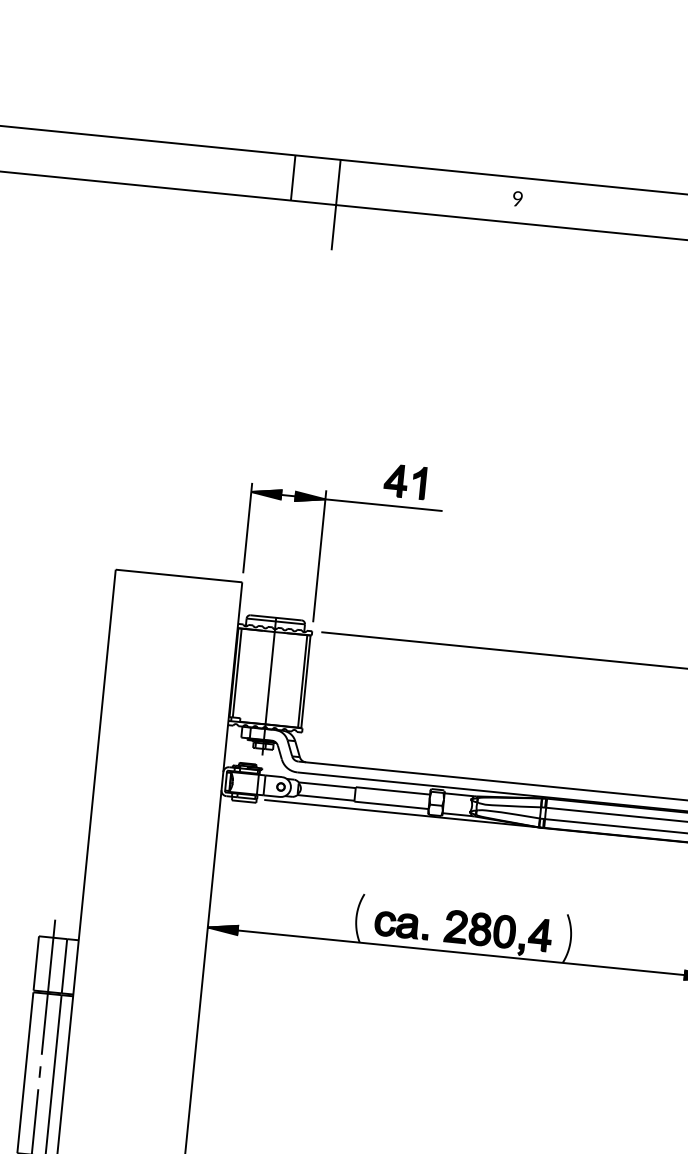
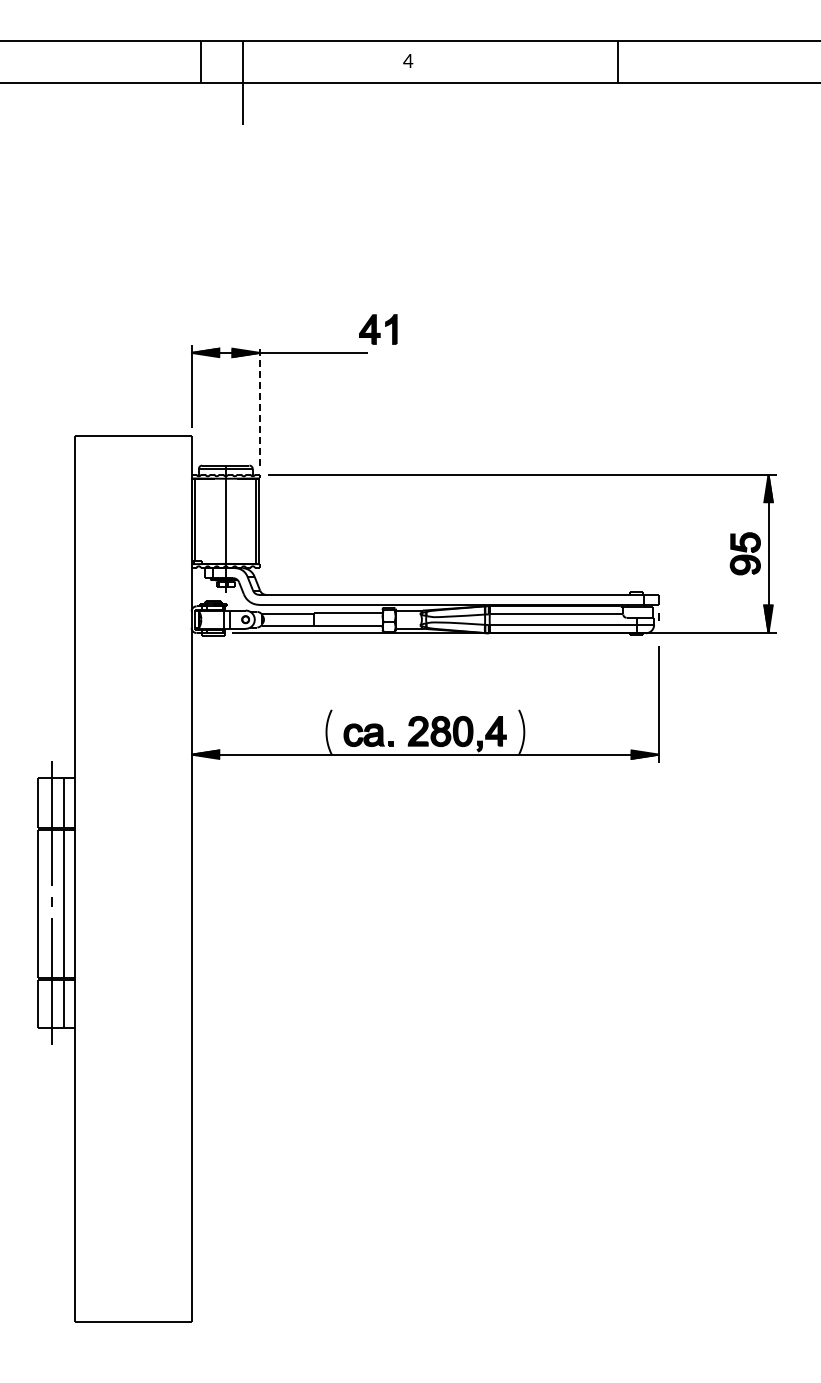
text: (518, 198) -> (408, 60), 9 -> 4
part: (405, 481) -> (378, 329), moved
line: (320, 556) -> (260, 405), solid -> dashed

